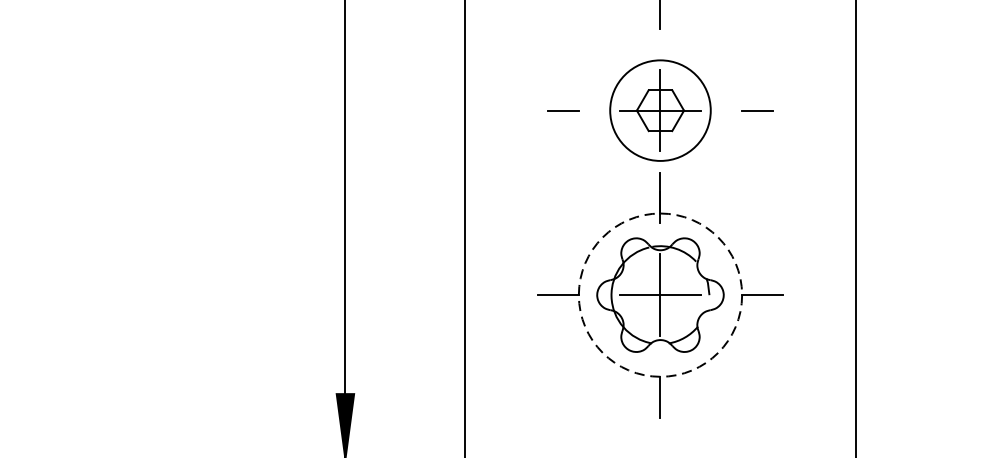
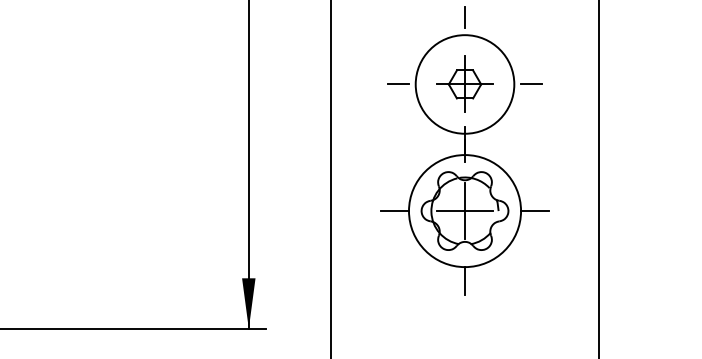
circle: (659, 110) -> (464, 84), size x1.43
circle: (661, 295) -> (465, 211), dashed -> solid

